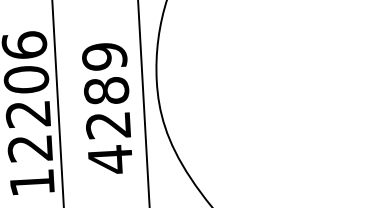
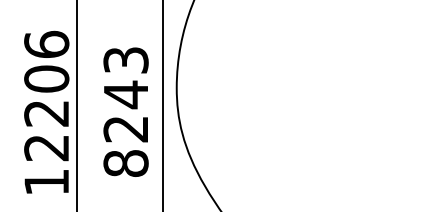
text: (107, 108) -> (125, 112), 4289 -> 8243

